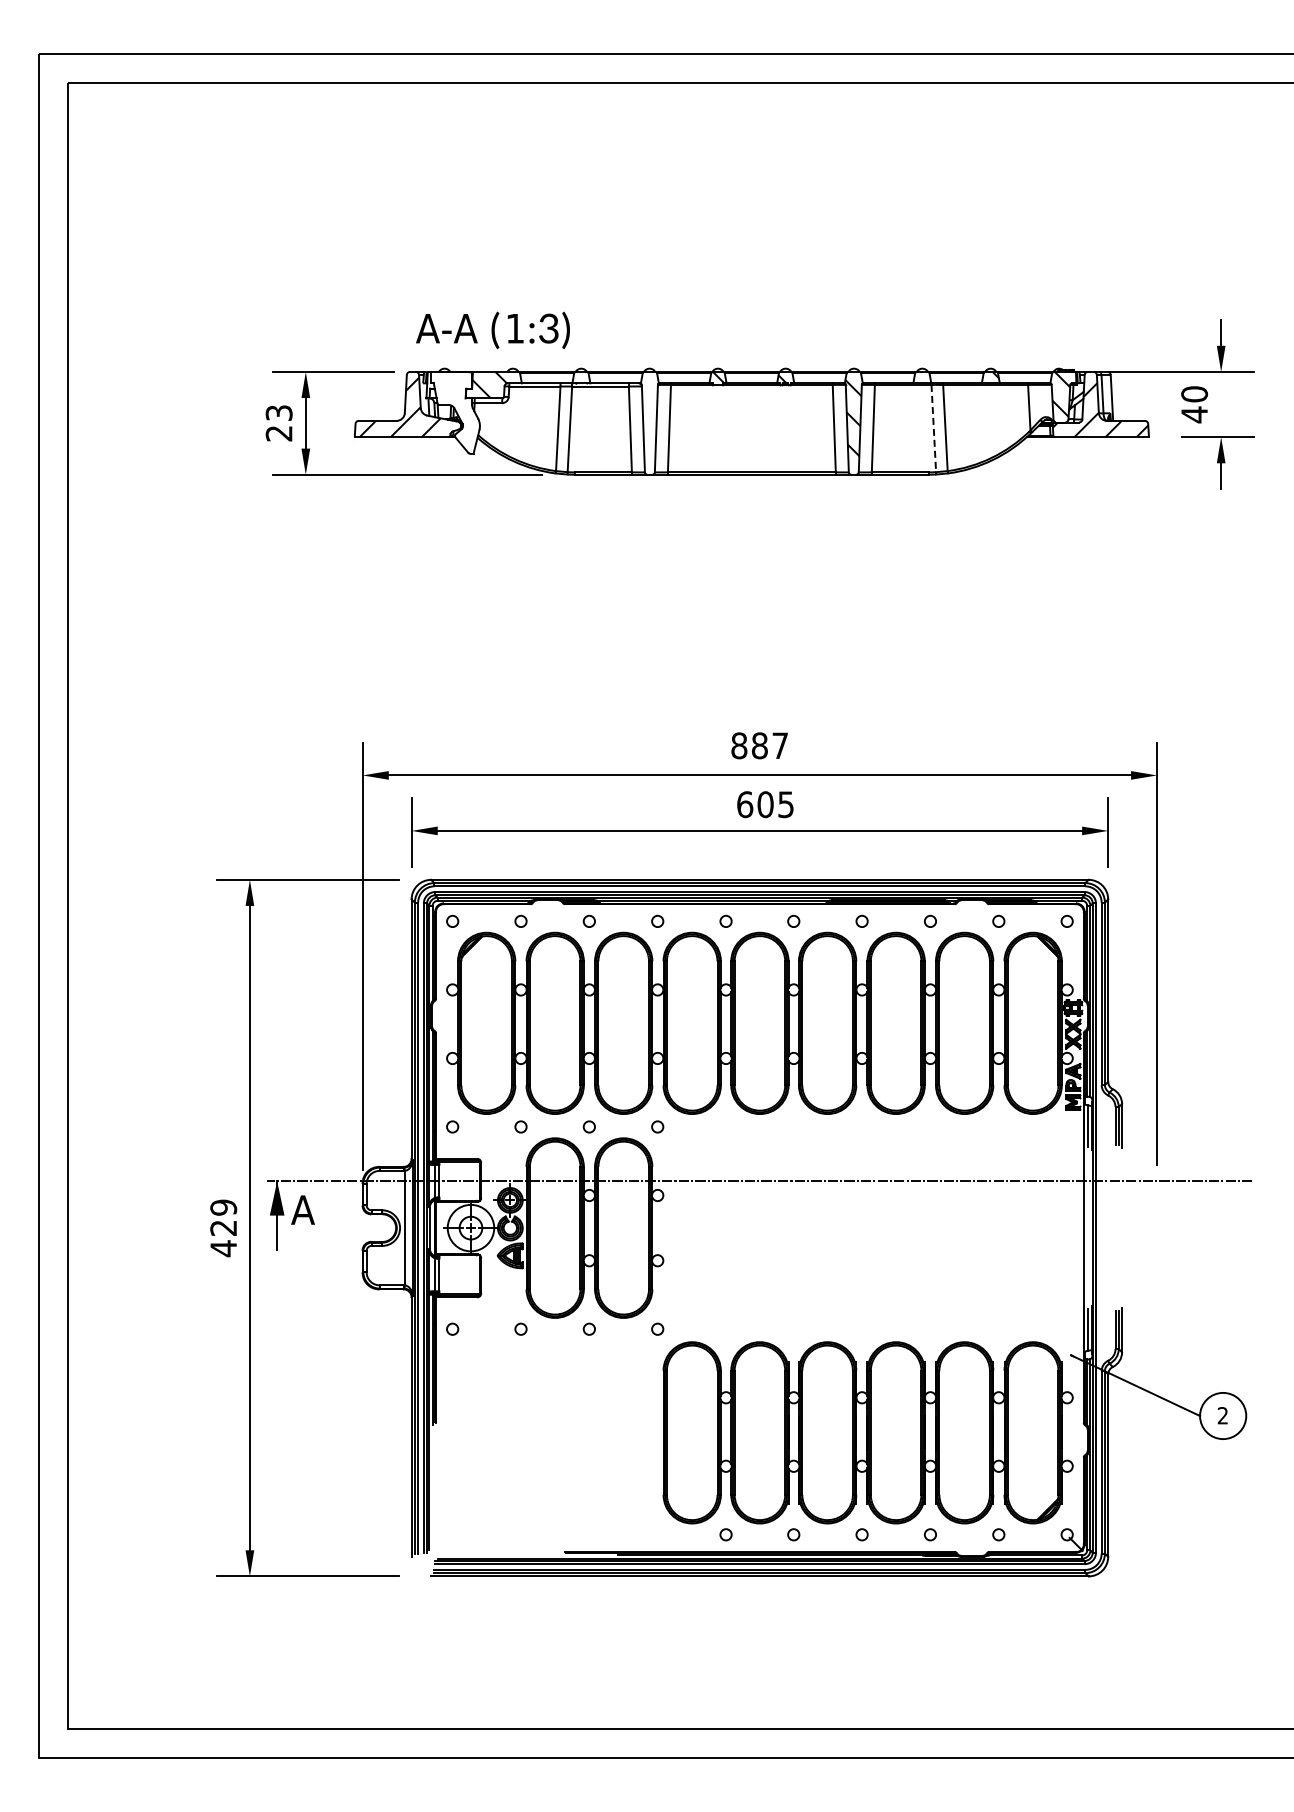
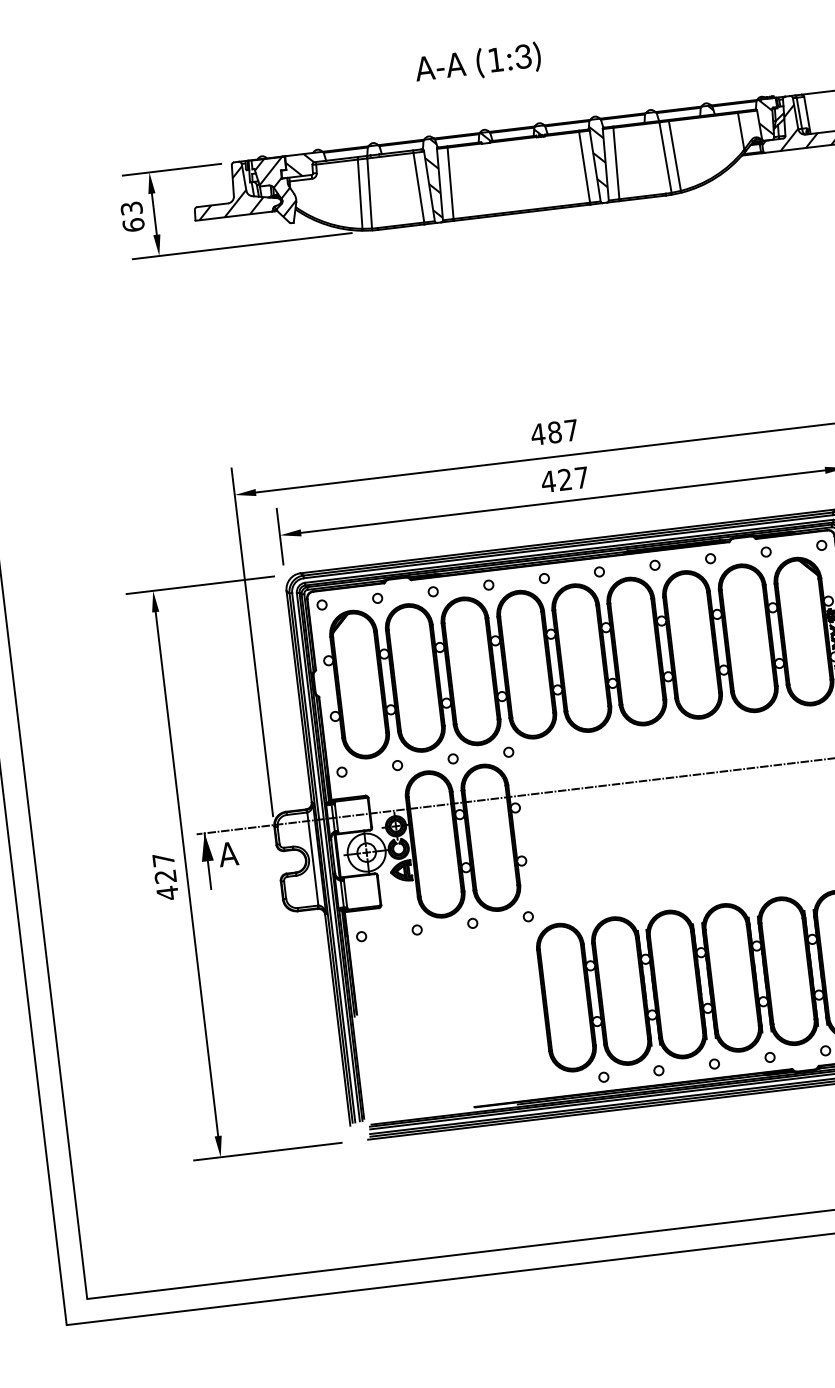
text: (492, 330) -> (477, 63), moved
hatch: (456, 408) -> (275, 187), added
hatch: (650, 420) -> (434, 178), added
line: (933, 428) -> (665, 157), dashed -> solid
text: (278, 433) -> (133, 225), 23 -> 63
text: (738, 745) -> (537, 434), 887 -> 487
text: (764, 804) -> (564, 479), 605 -> 427
text: (223, 1207) -> (163, 859), 429 -> 427

